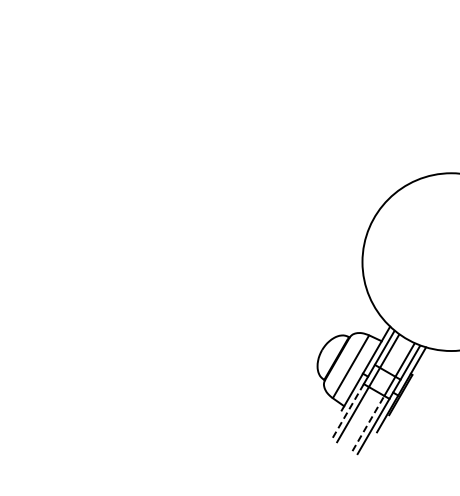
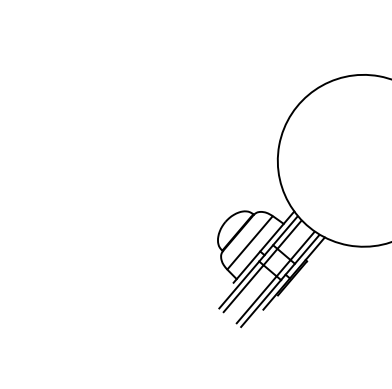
line: (347, 411) -> (238, 284), dashed -> solid
line: (368, 423) -> (256, 299), dashed -> solid

